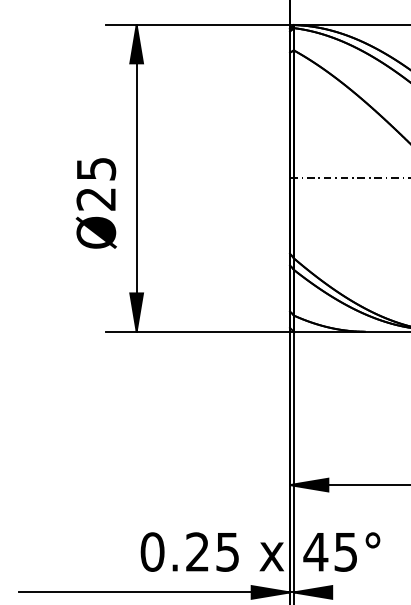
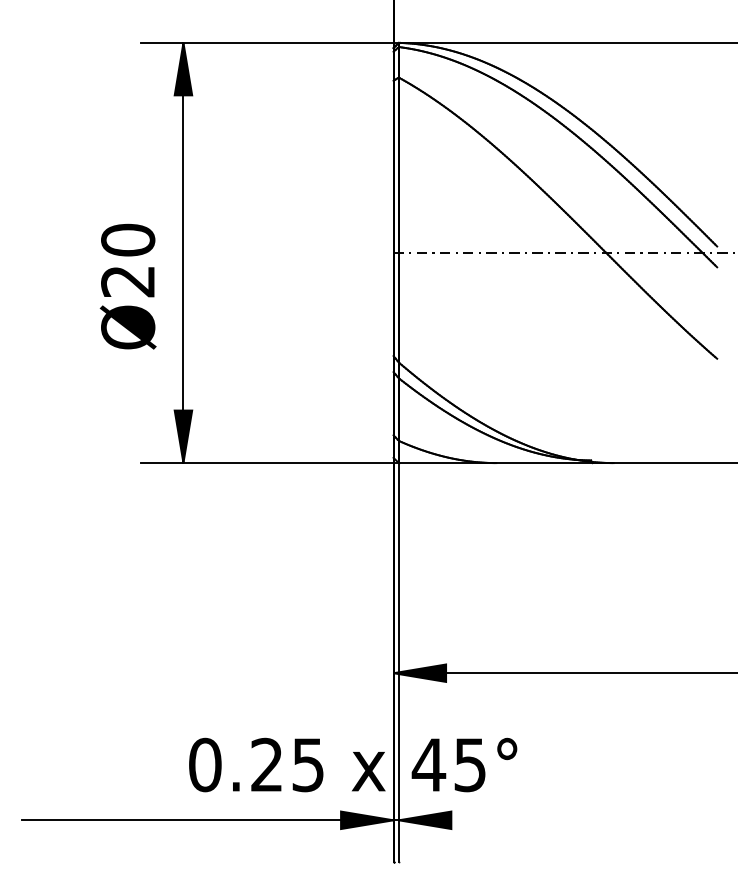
text: (96, 168) -> (128, 239), Ø25 -> Ø20

